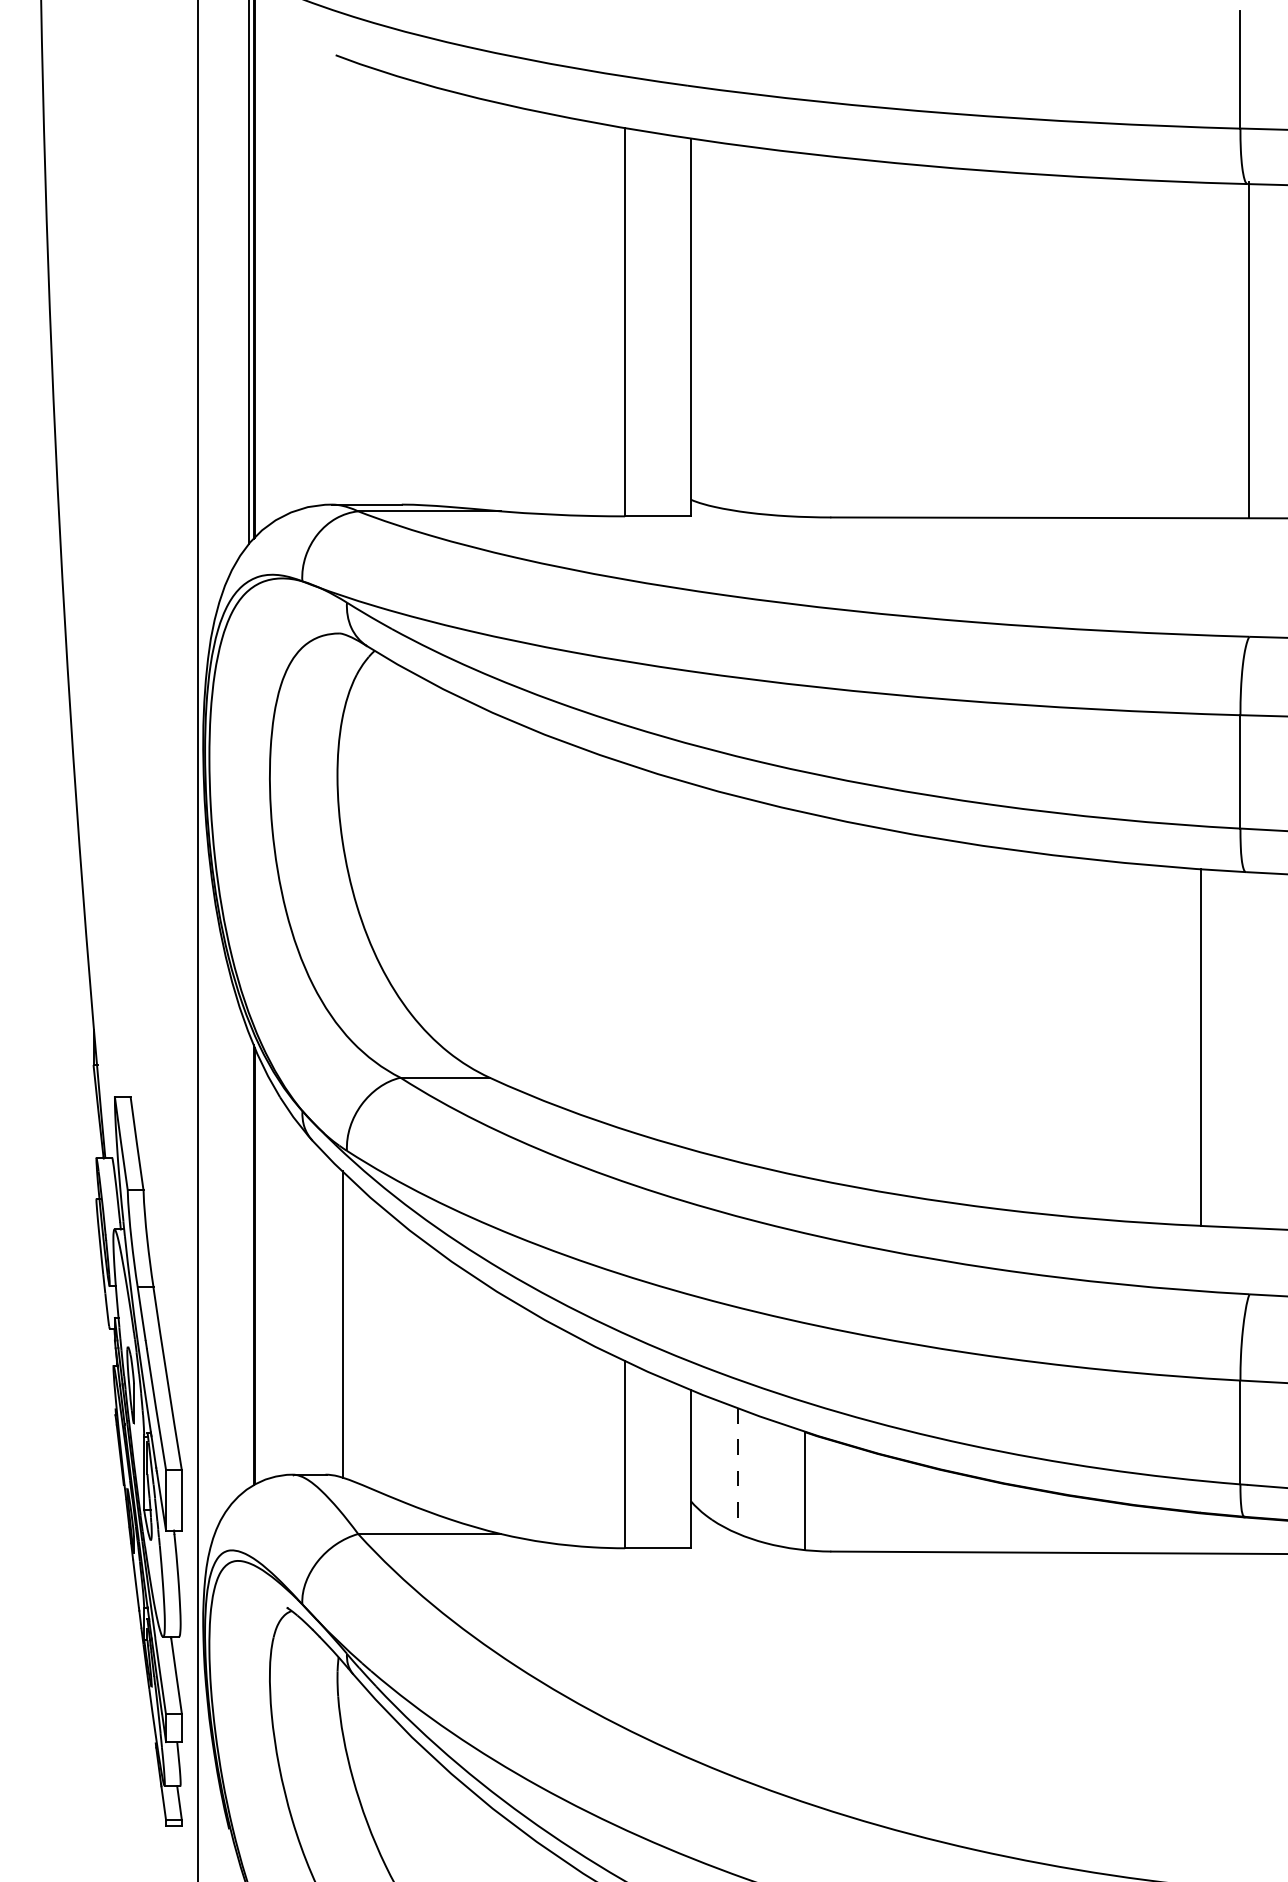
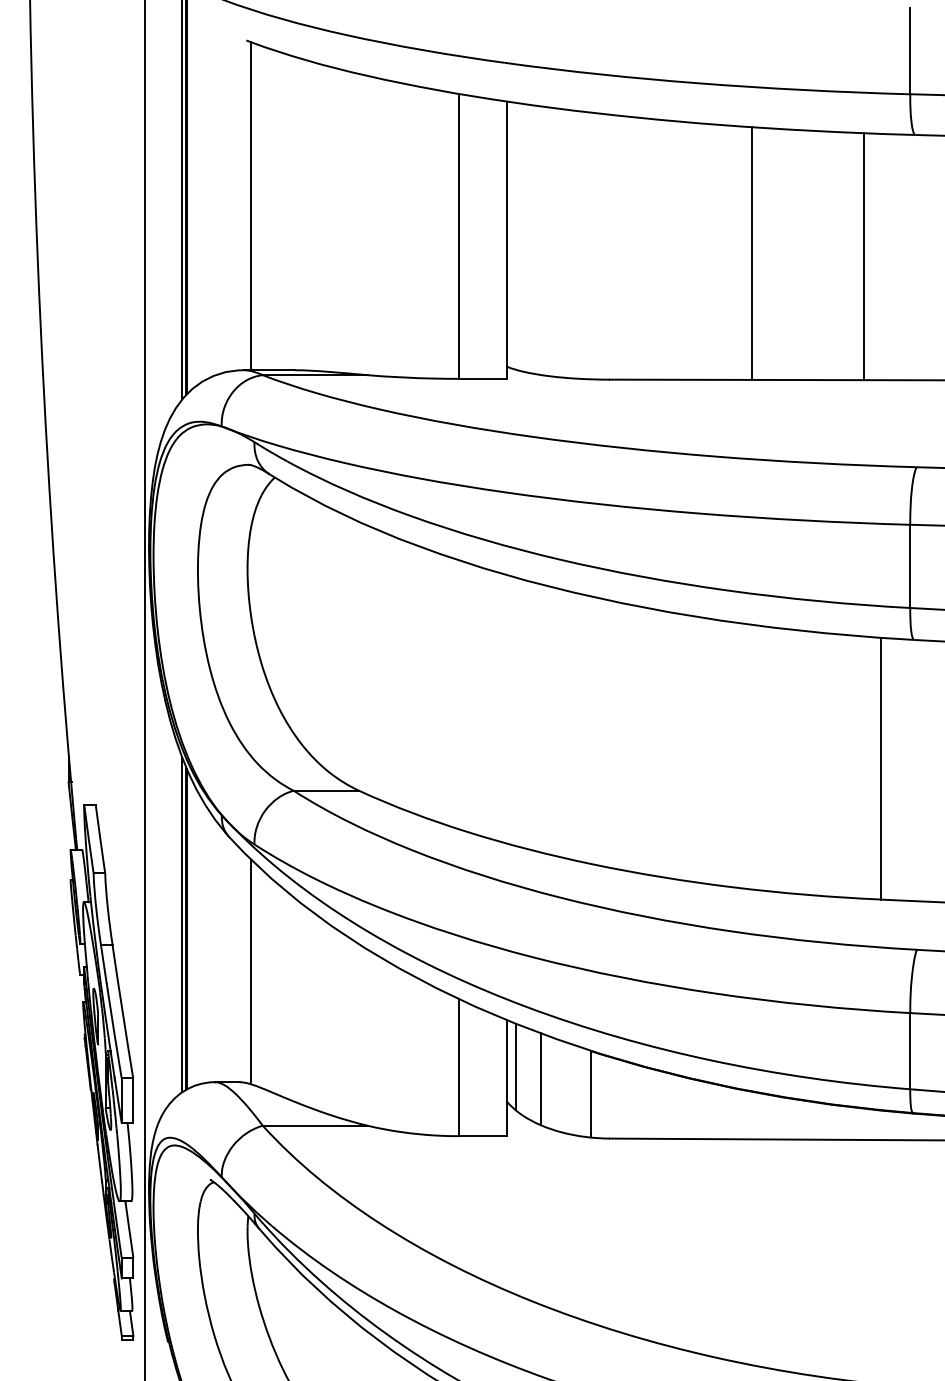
line: (342, 280) -> (251, 205), added
line: (1024, 345) -> (751, 253), added
line: (1248, 349) -> (864, 256), moved
line: (248, 1260) -> (182, 924), added
line: (702, 1453) -> (515, 1066), added
line: (737, 1470) -> (541, 1079), dashed -> solid

